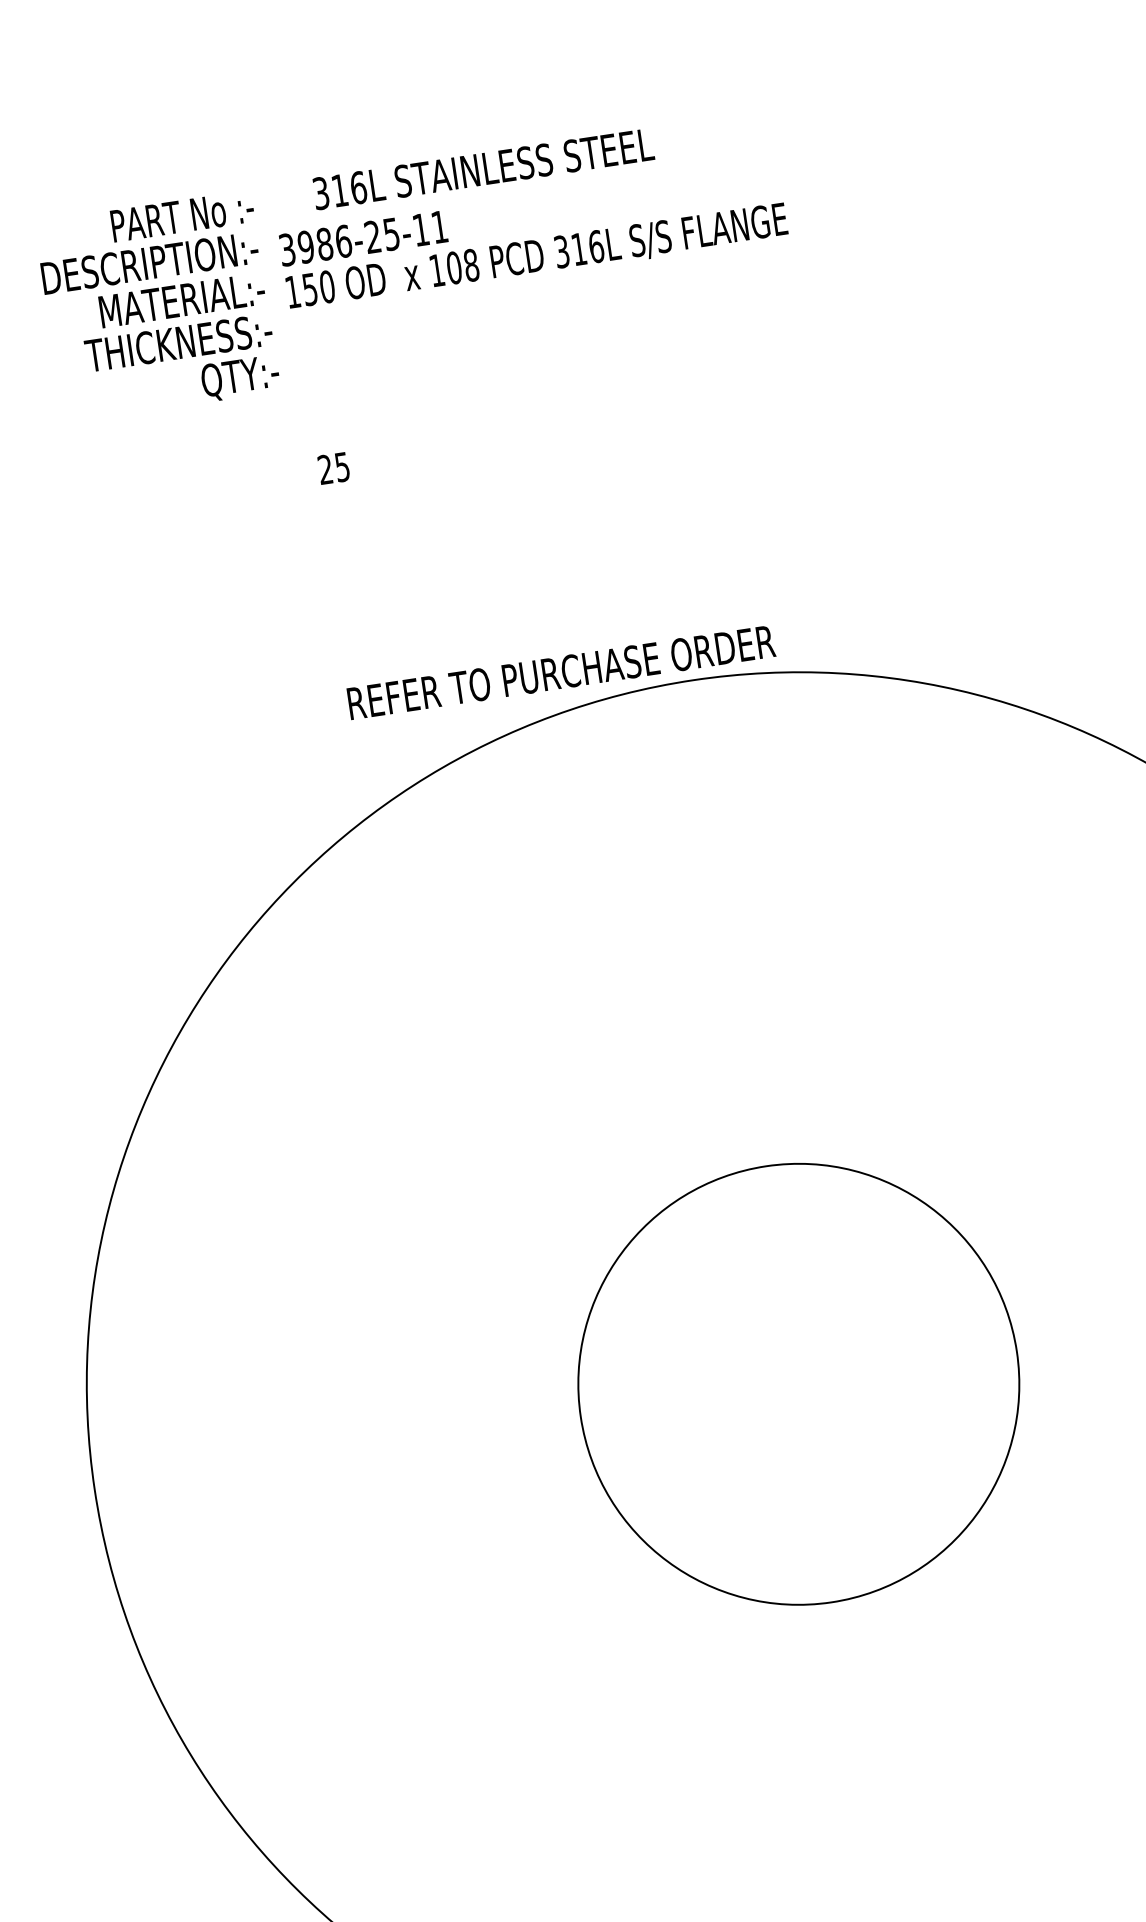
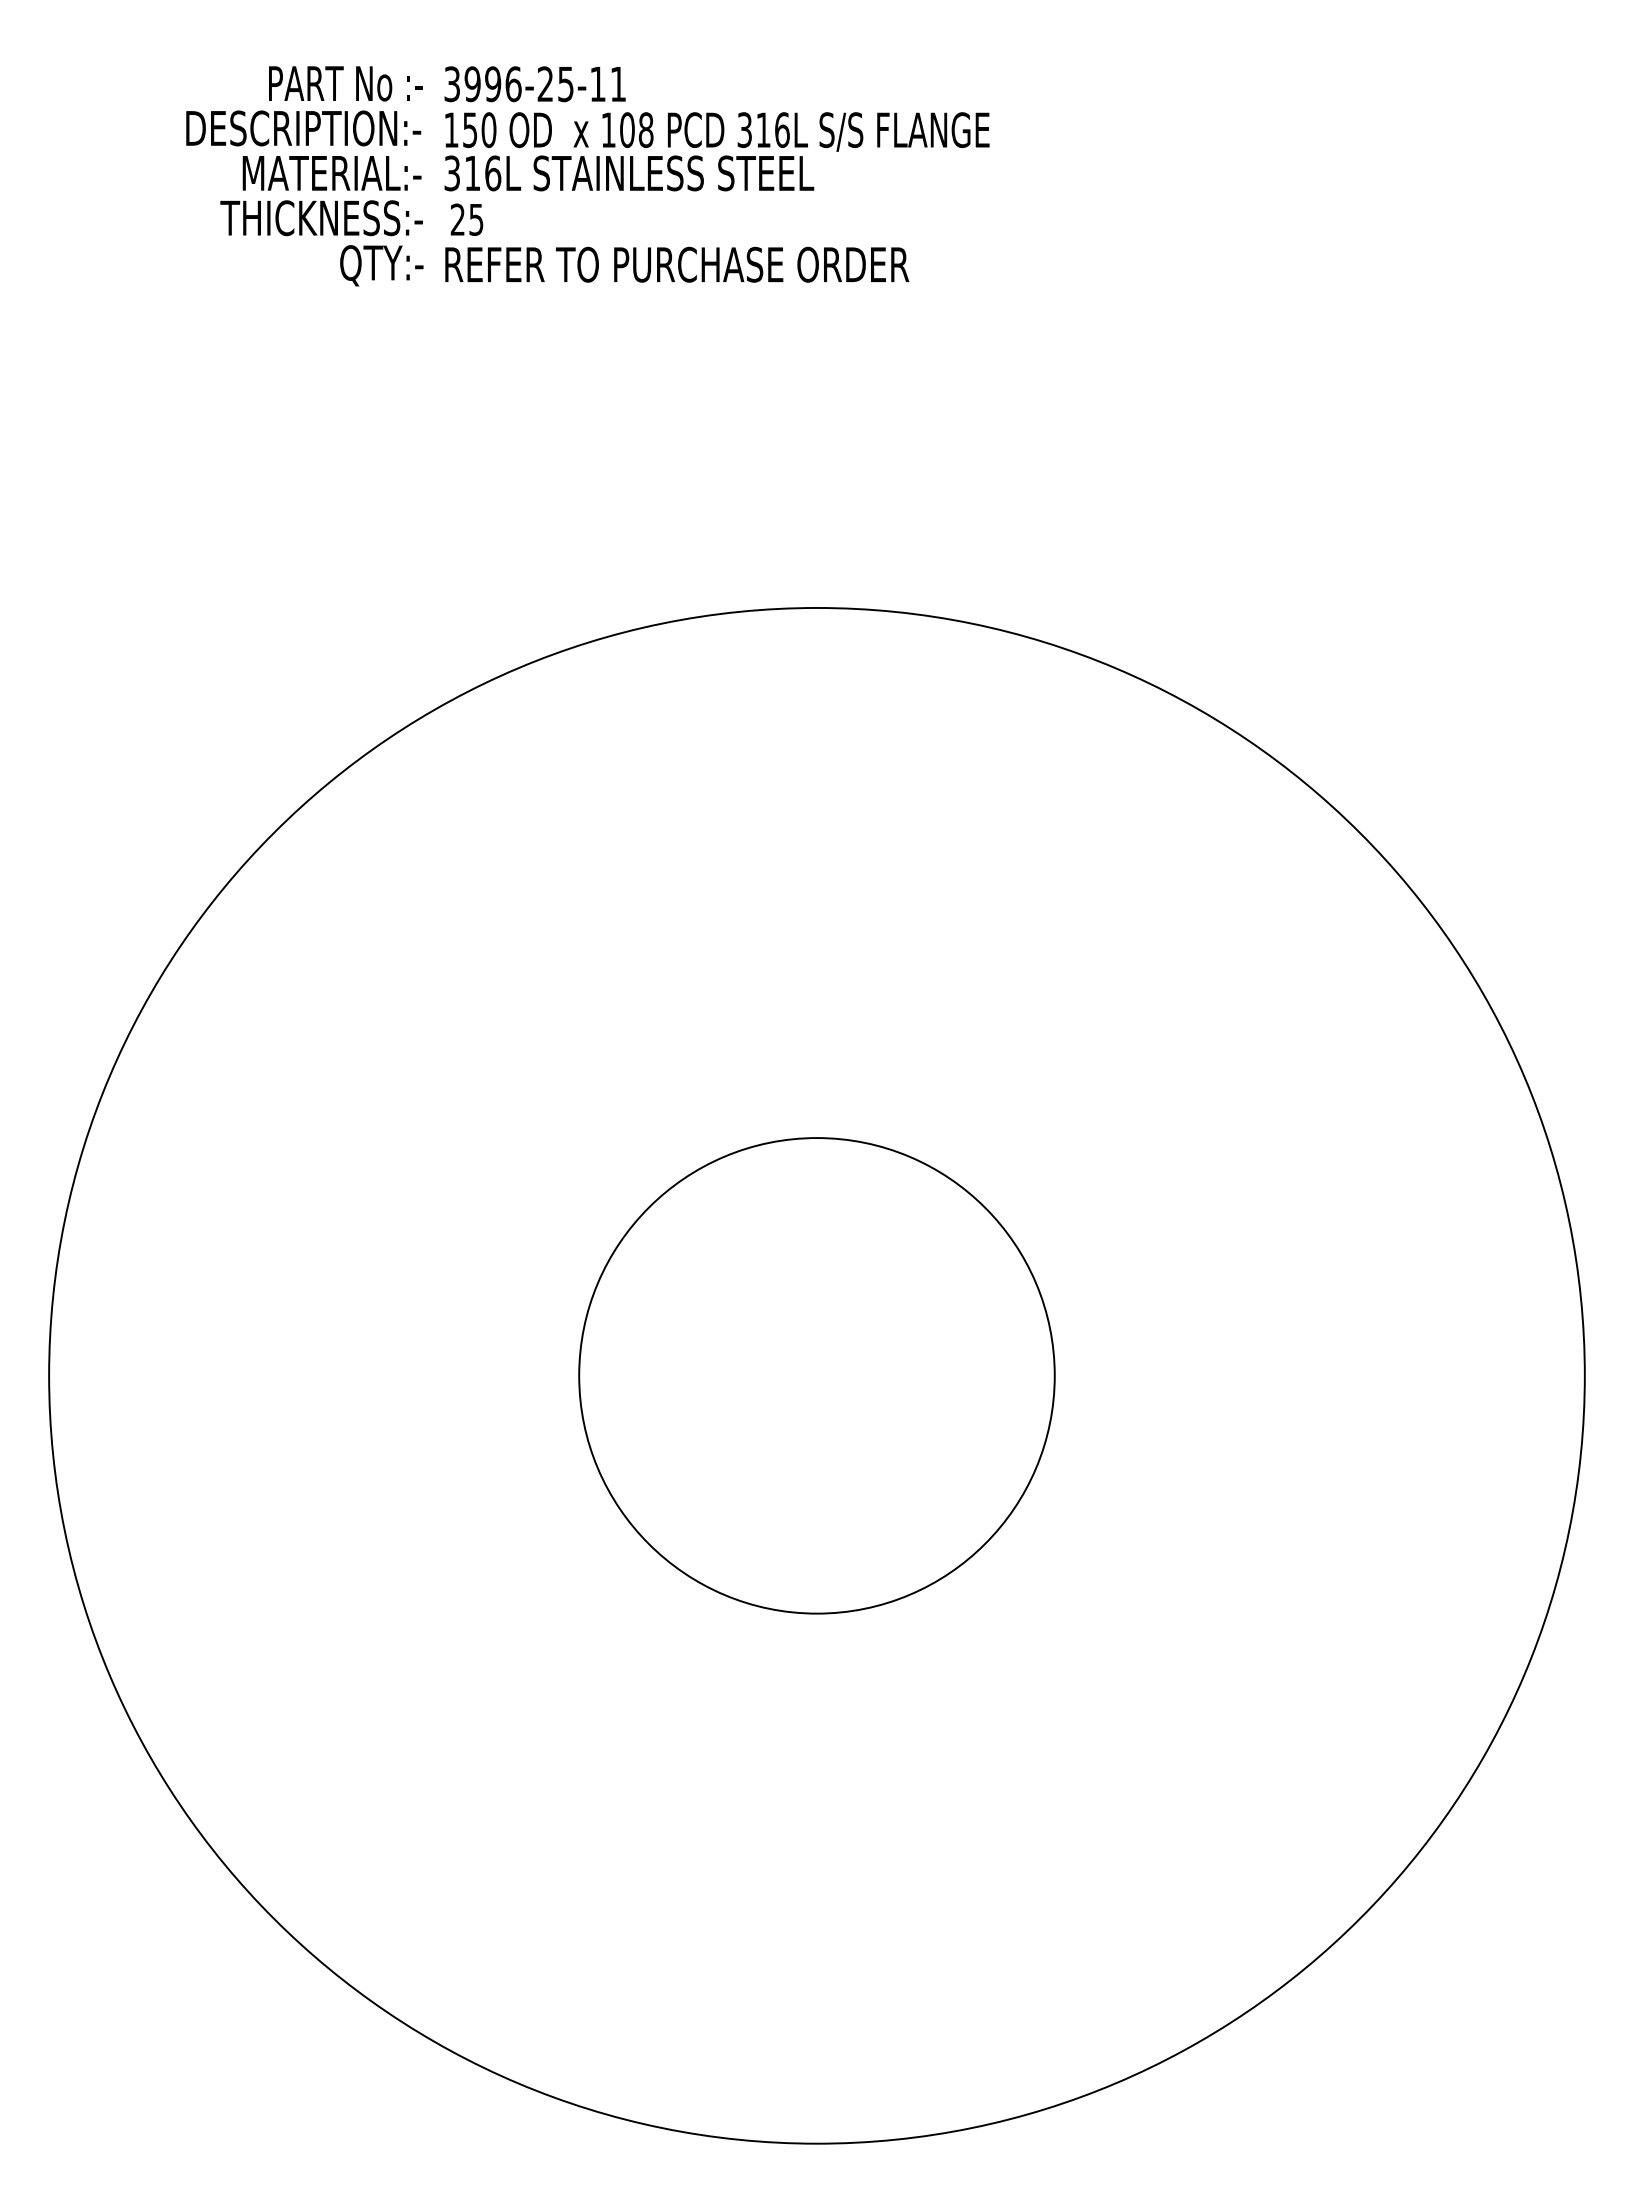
text: (483, 169) -> (629, 173), moved
text: (325, 244) -> (493, 84), 3986-25-11 -> 3996-25-11
text: (157, 307) -> (304, 176), moved
text: (333, 468) -> (466, 219), moved
text: (561, 672) -> (677, 264), moved

